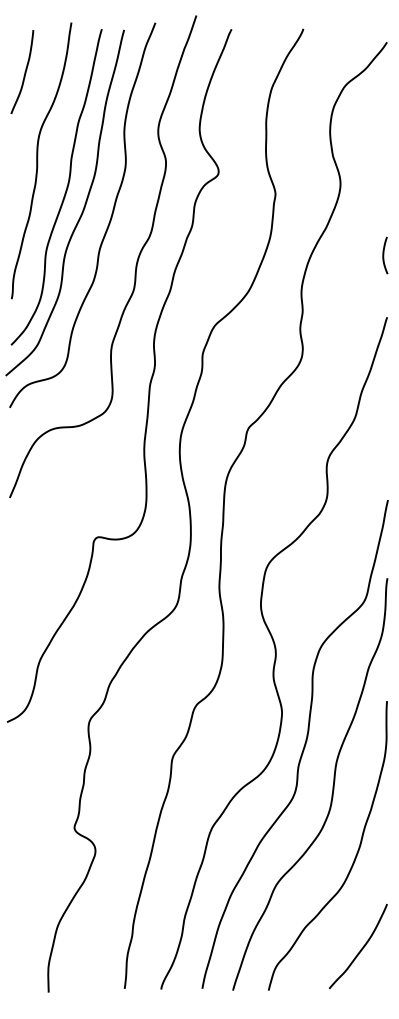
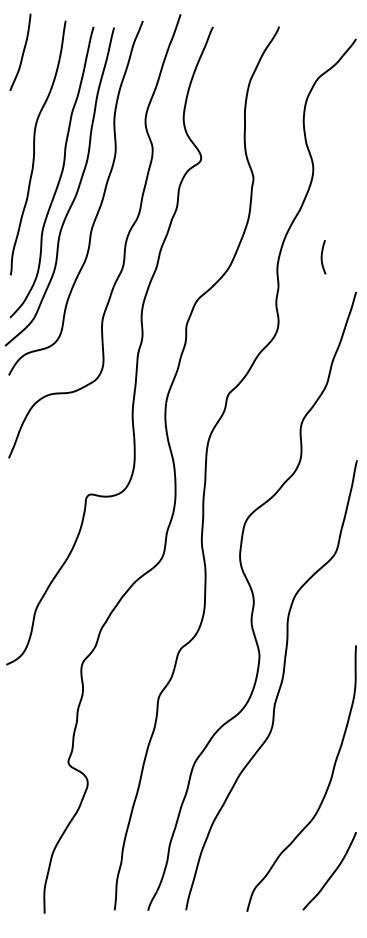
curve: (24, 71) -> (22, 51), moved
curve: (384, 255) -> (322, 257), moved
curve: (332, 788) -> (305, 725), removed

